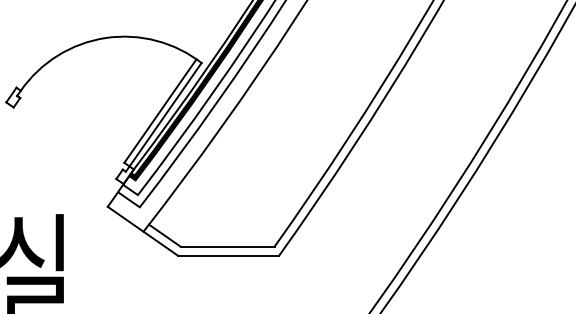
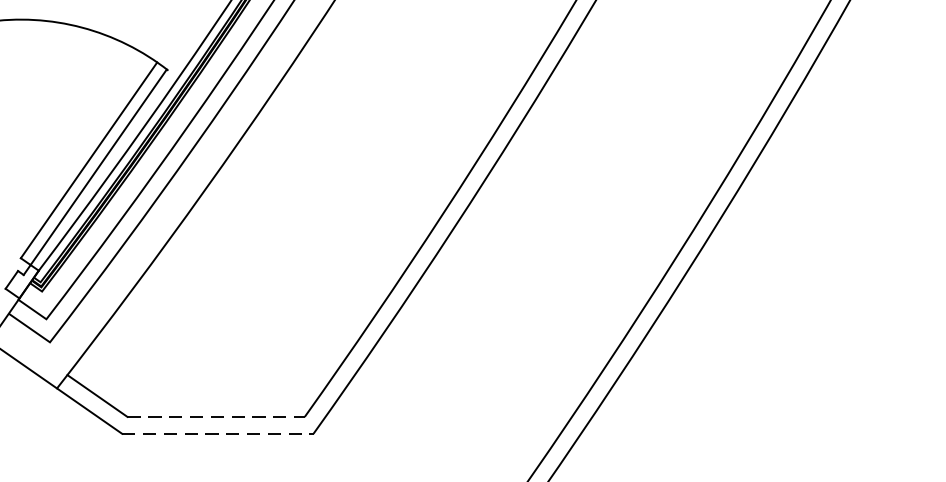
line: (227, 246) -> (215, 416), solid -> dashed
line: (228, 255) -> (217, 433), solid -> dashed

